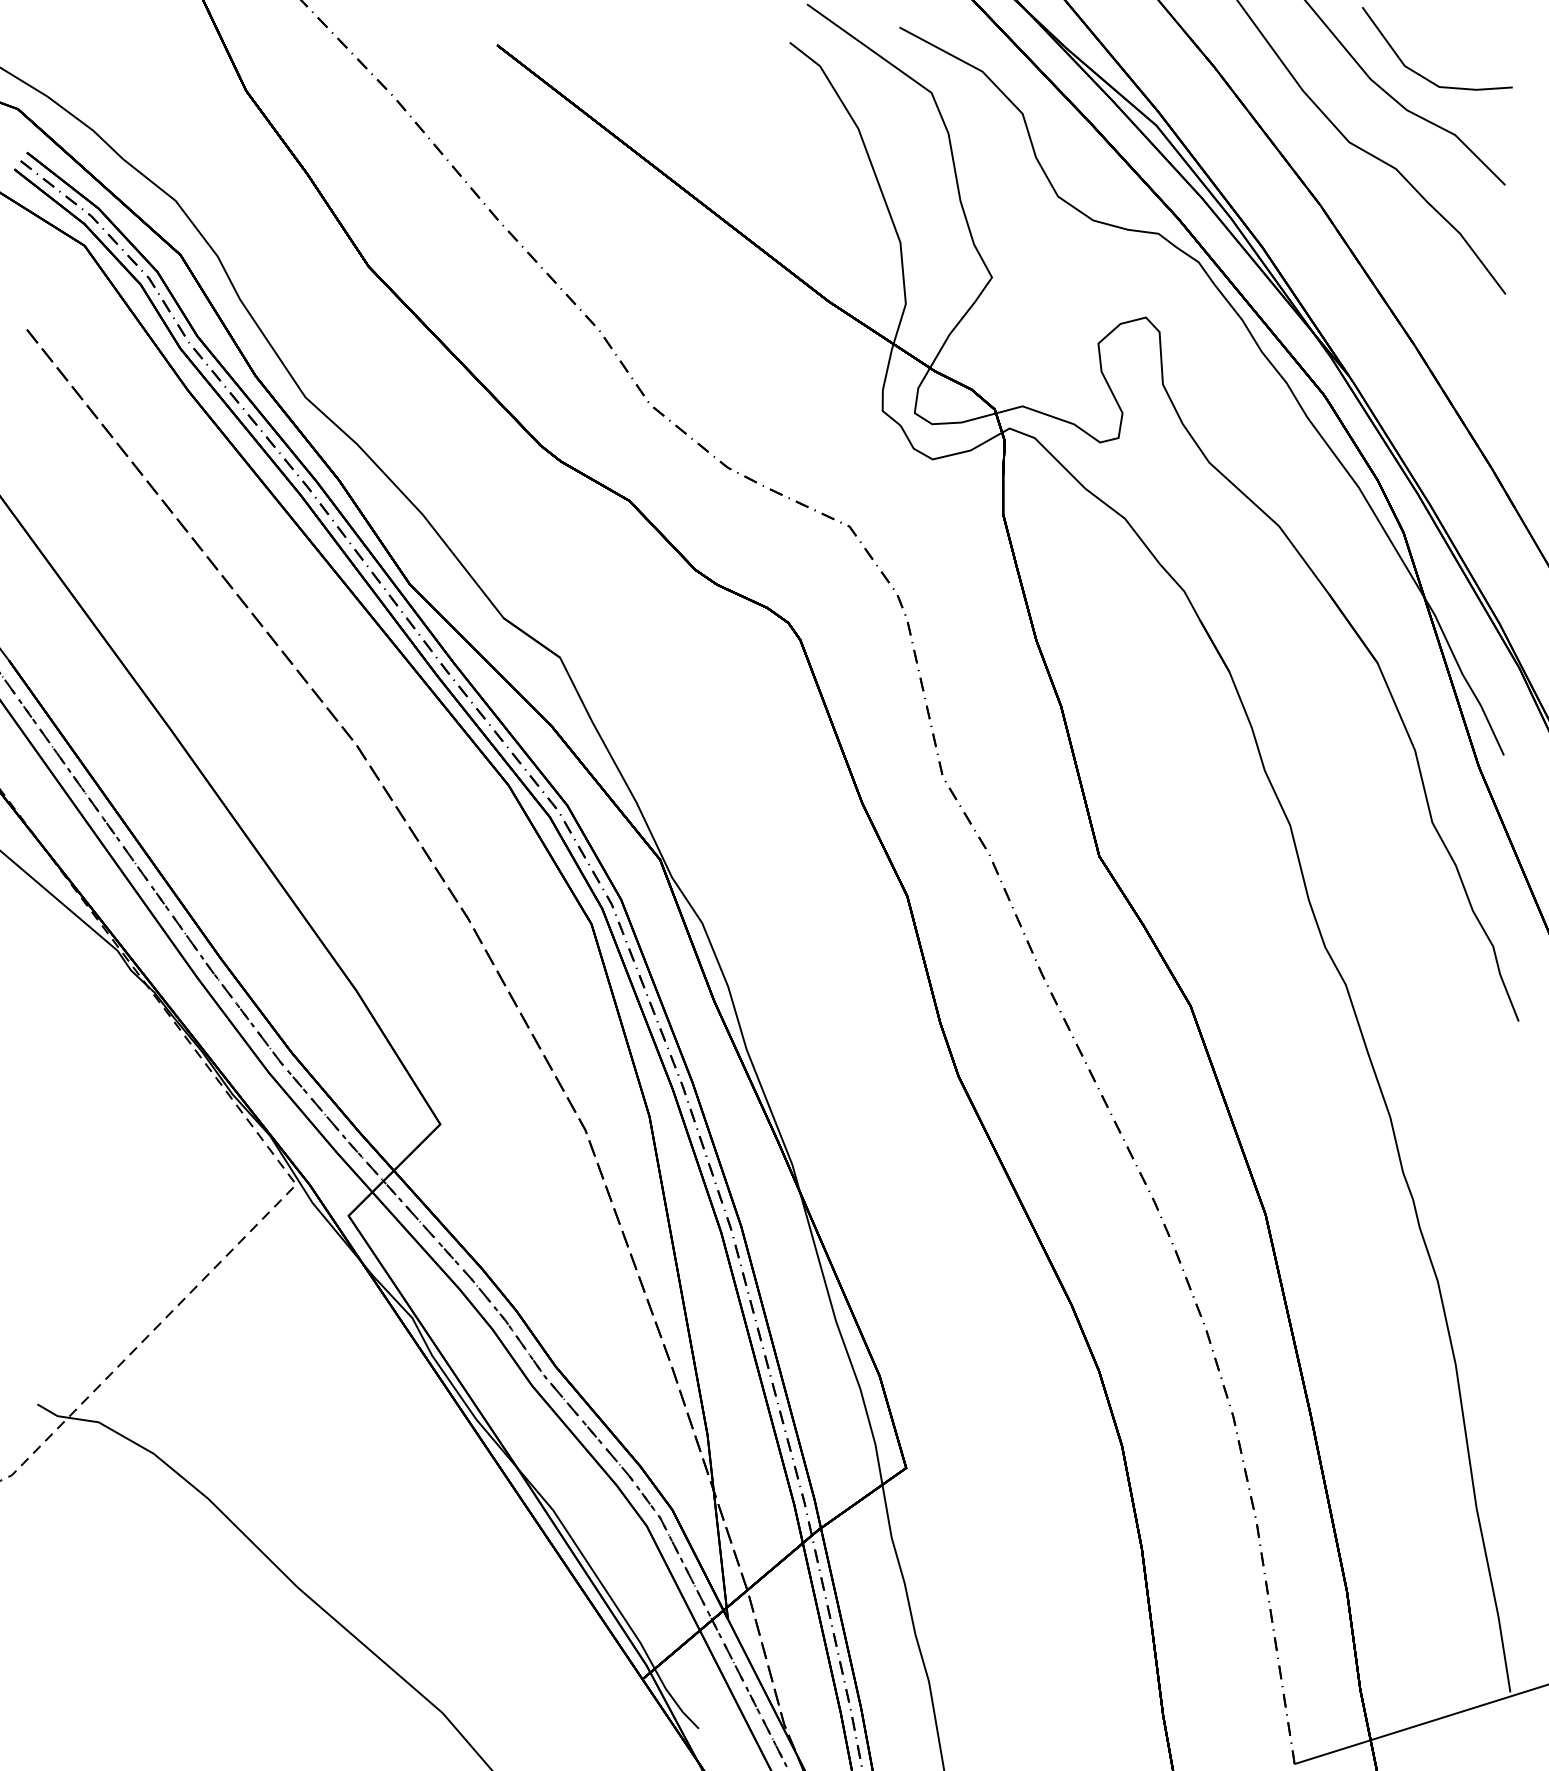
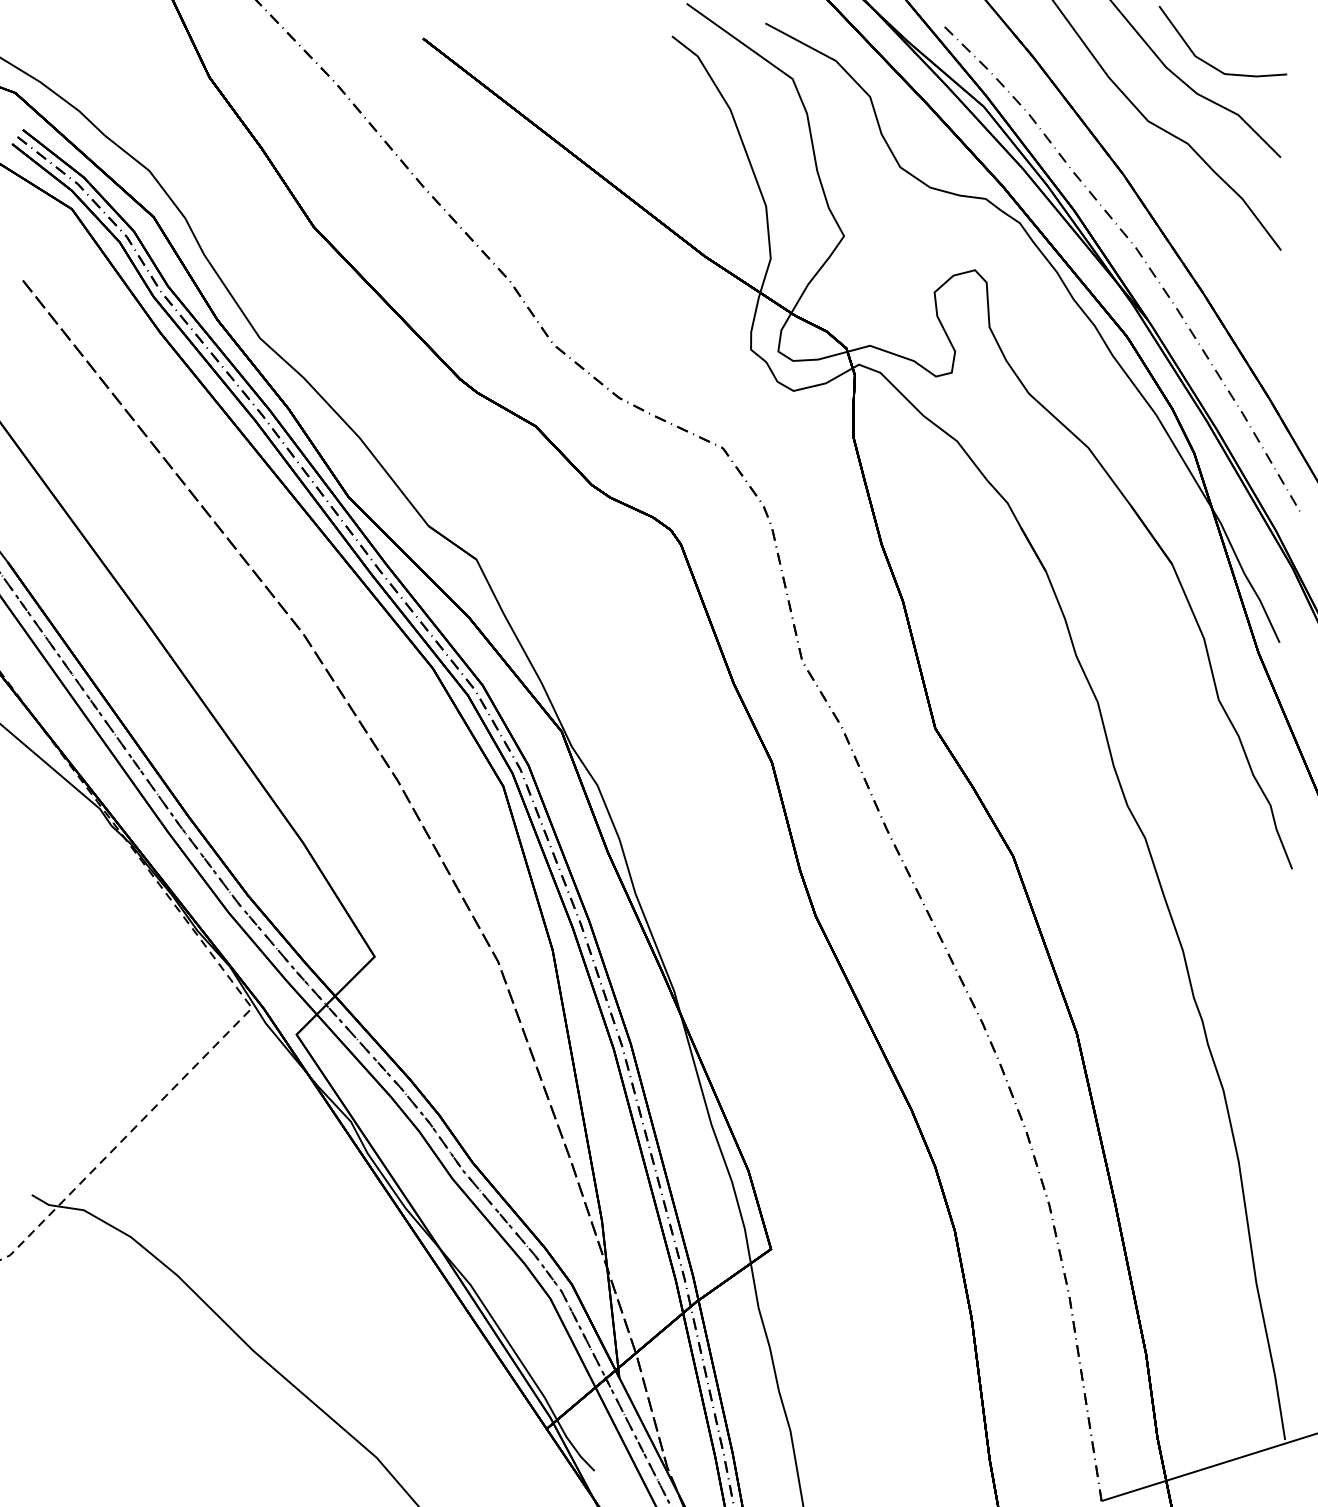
curve: (1340, 301) -> (1140, 256), added

